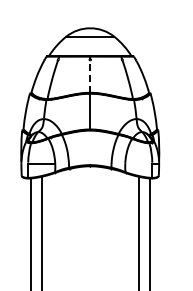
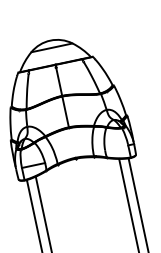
line: (90, 76) -> (59, 81), dashed -> solid

